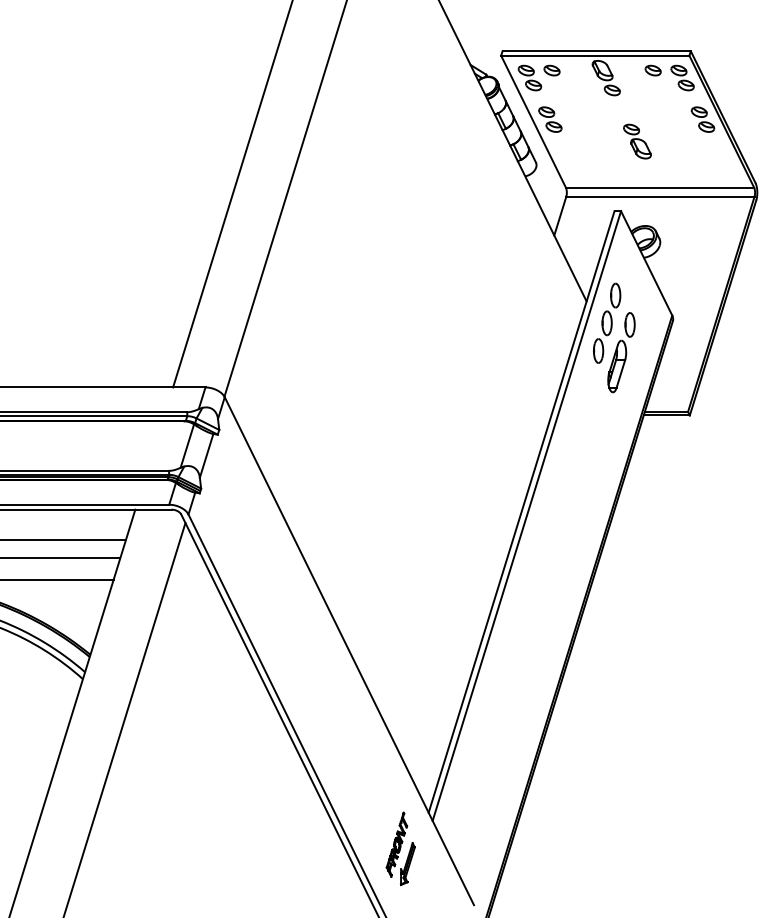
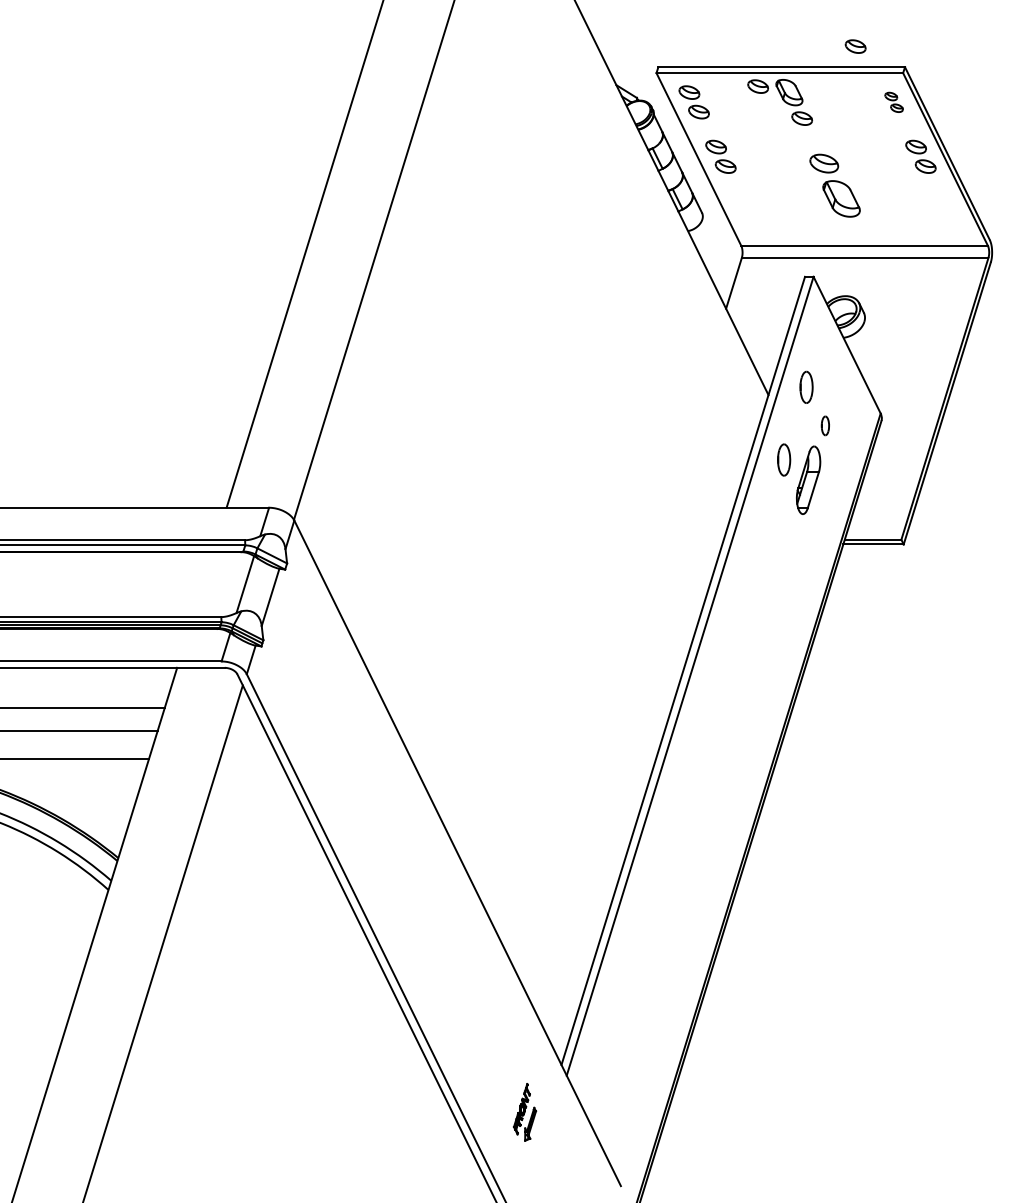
part: (551, 70) -> (757, 86), moved
part: (653, 70) -> (855, 46), moved
part: (682, 78) -> (893, 102), size x0.6
part: (637, 141) -> (834, 185), size x1.4
part: (607, 323) -> (795, 423), removed
part: (630, 324) -> (825, 425), size x0.6
part: (400, 848) -> (524, 1112), size x0.6

